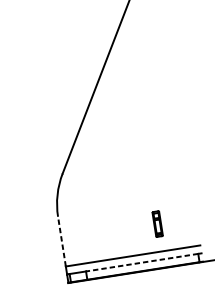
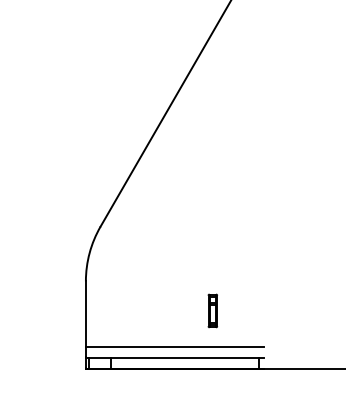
line: (61, 241) -> (85, 314), dashed -> solid
line: (141, 262) -> (184, 357), dashed -> solid

